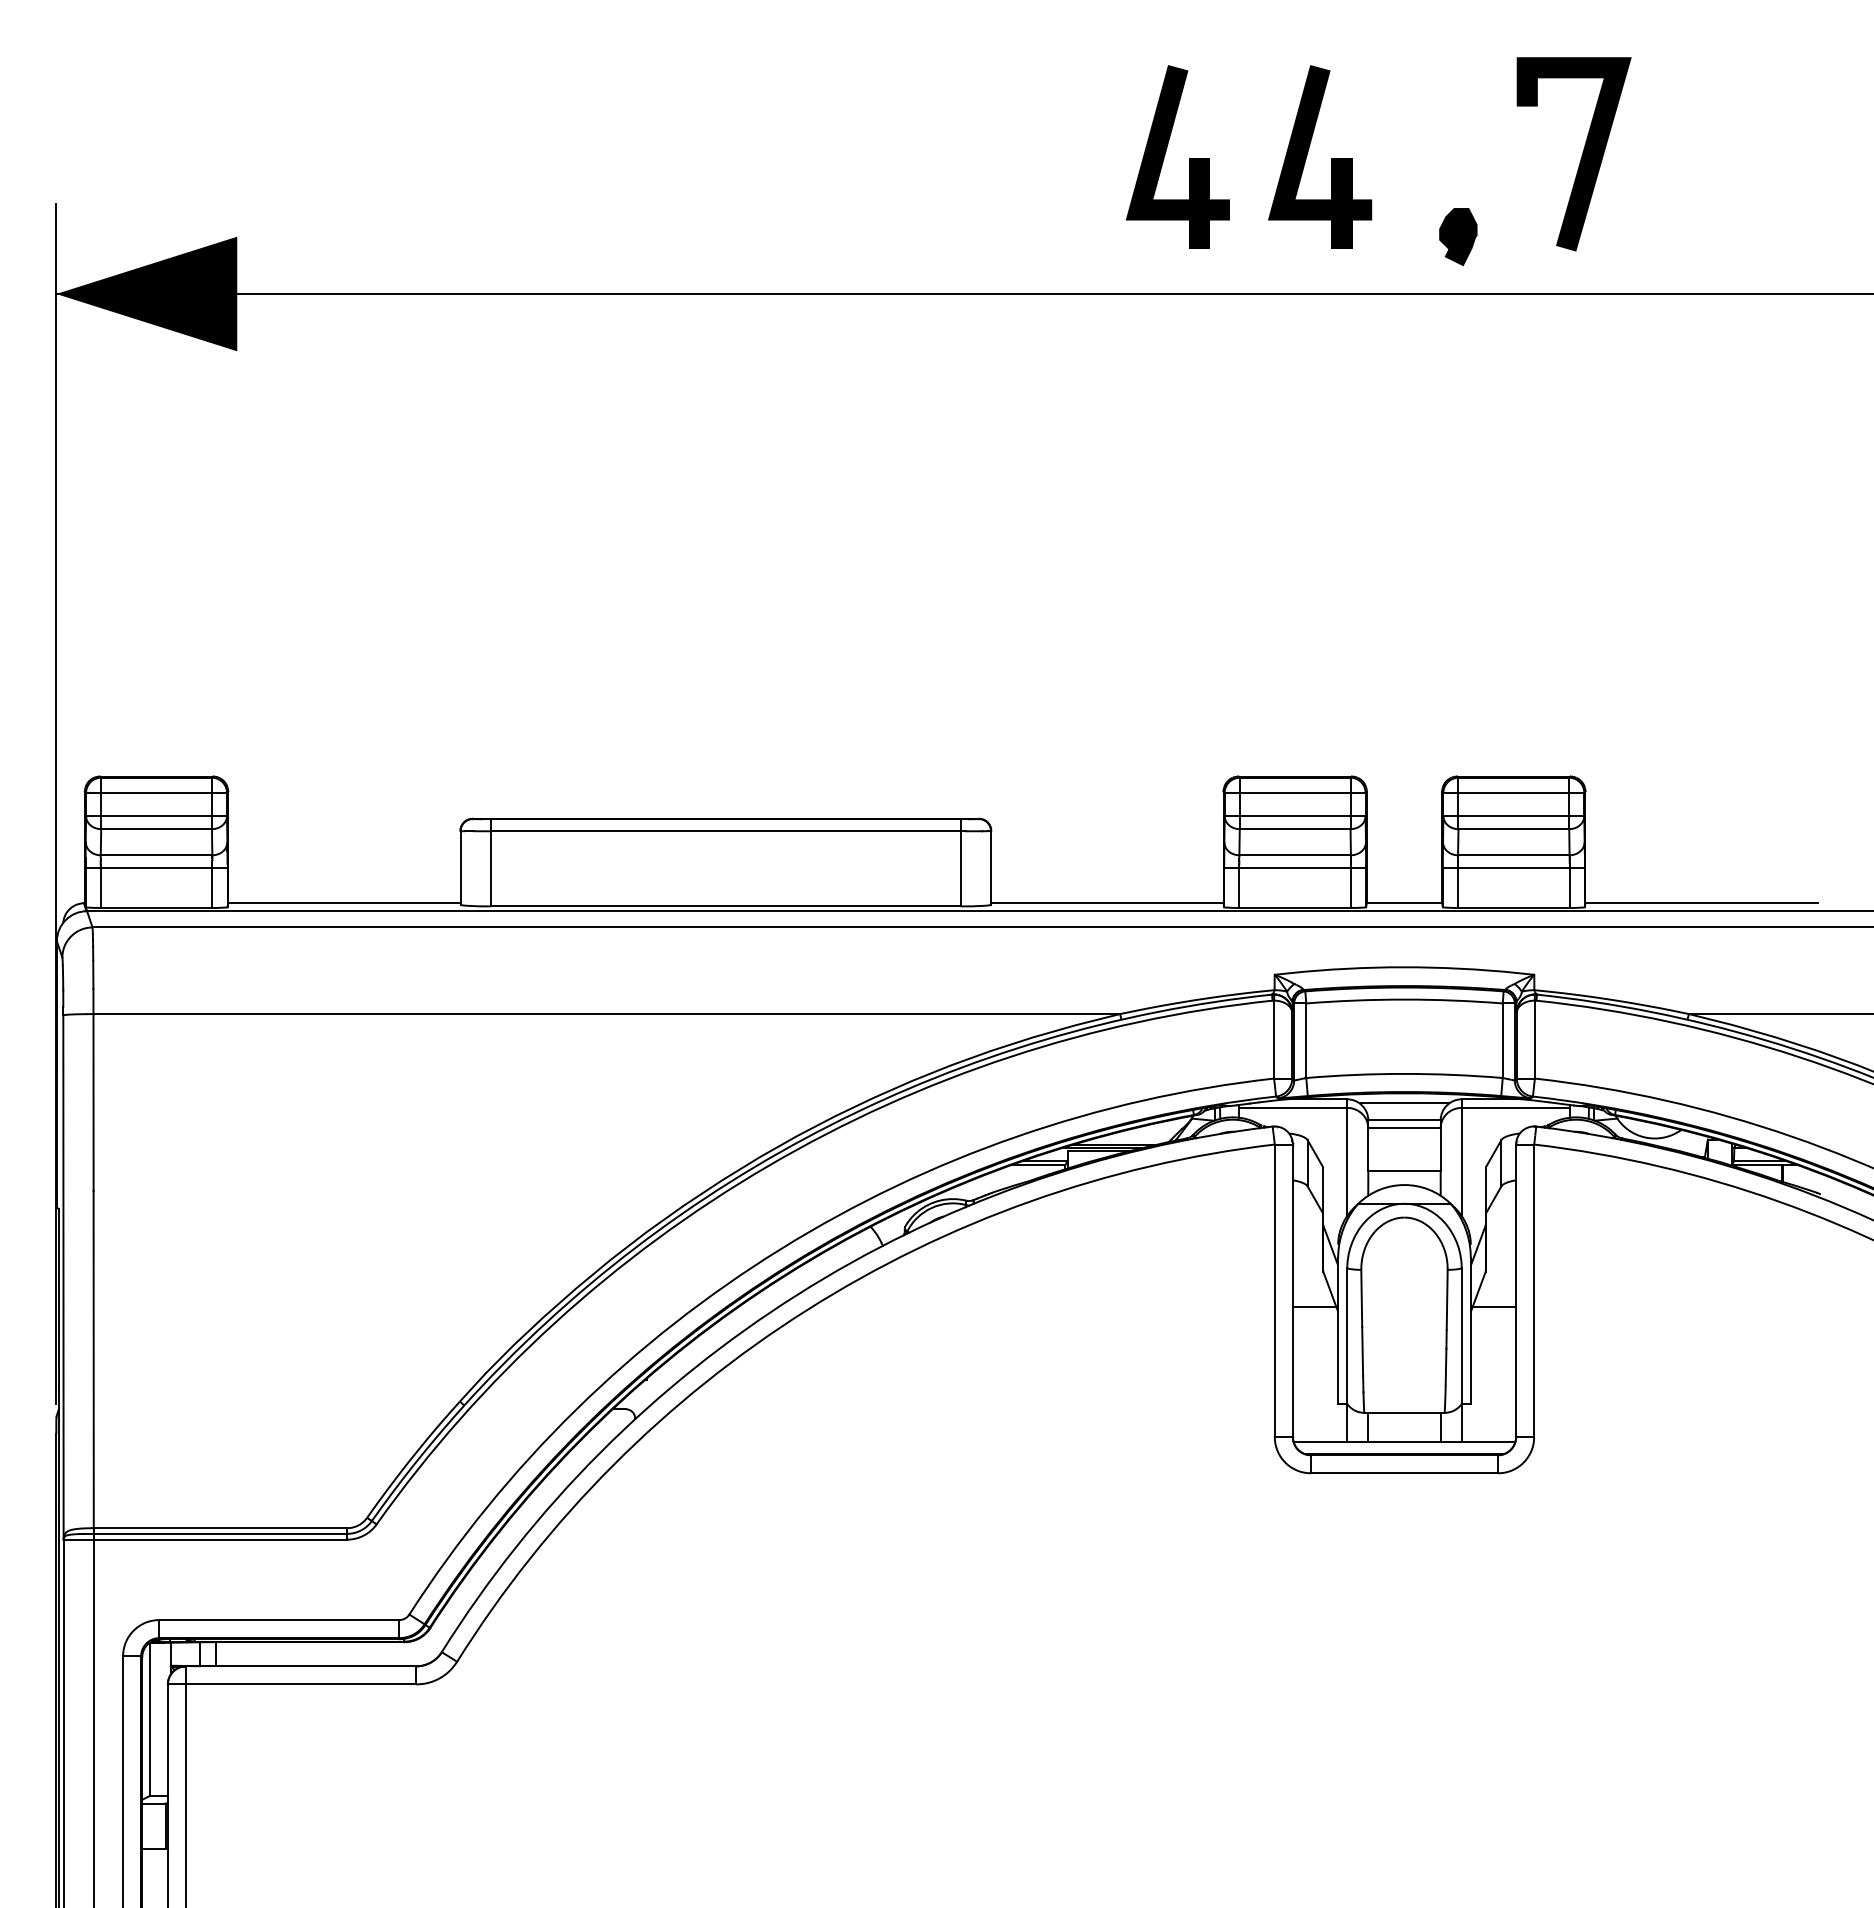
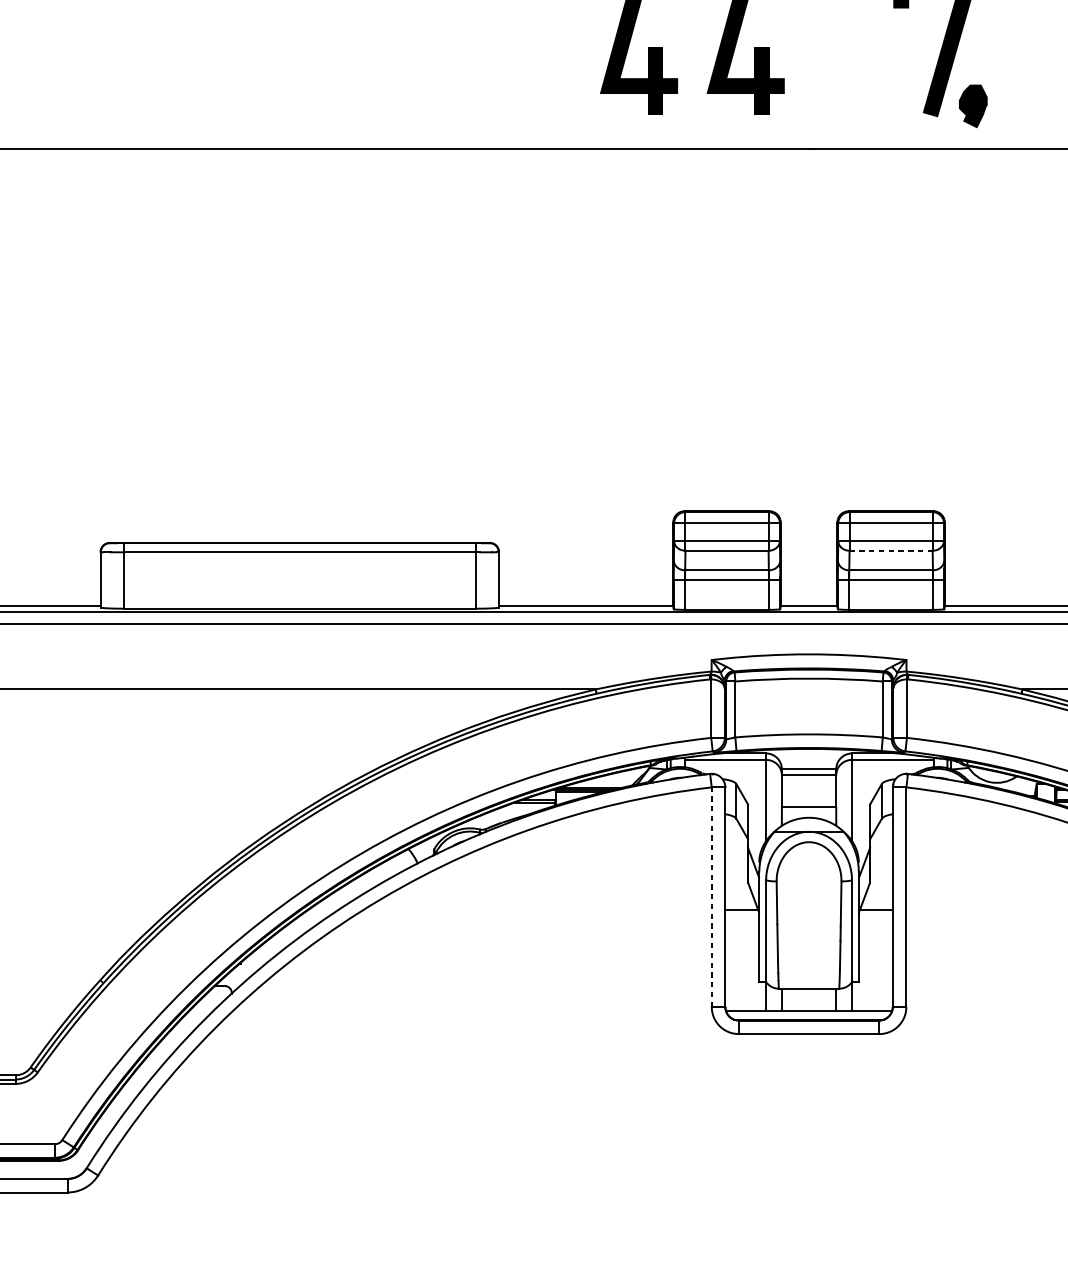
part: (1458, 237) -> (973, 106), moved
line: (1514, 829) -> (891, 550), solid -> dashed
line: (1404, 1103) -> (809, 756), removed
line: (1274, 1290) -> (711, 896), solid -> dashed

